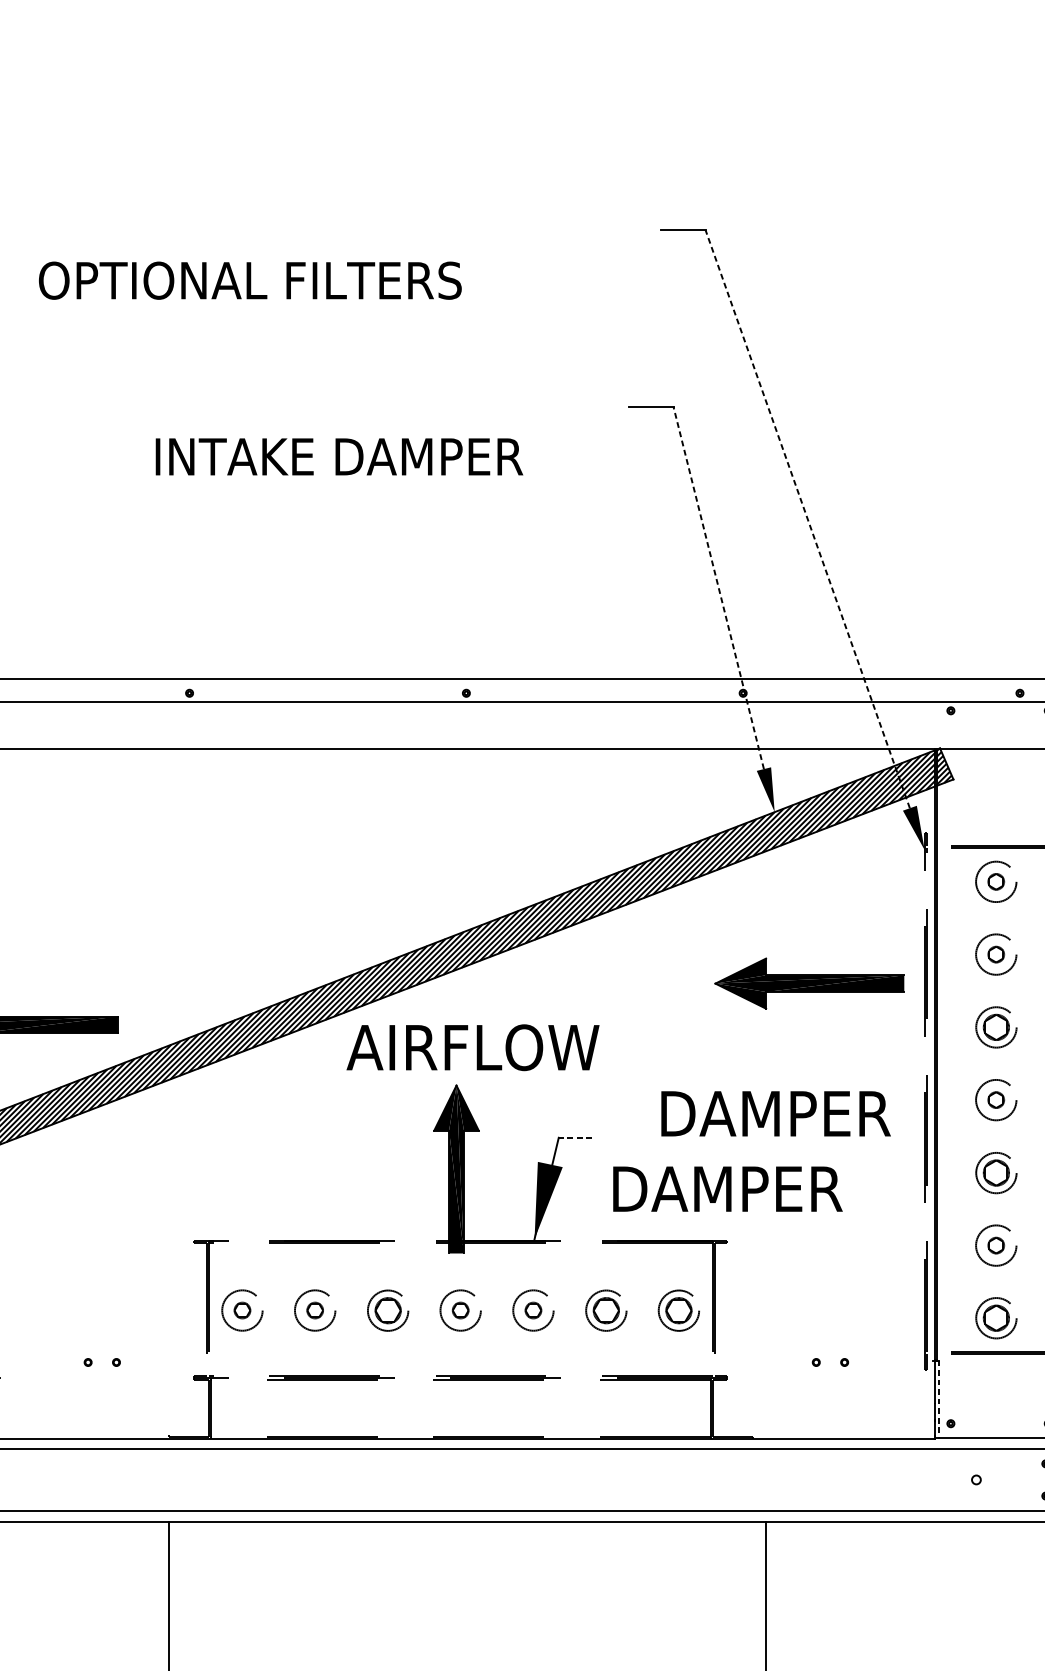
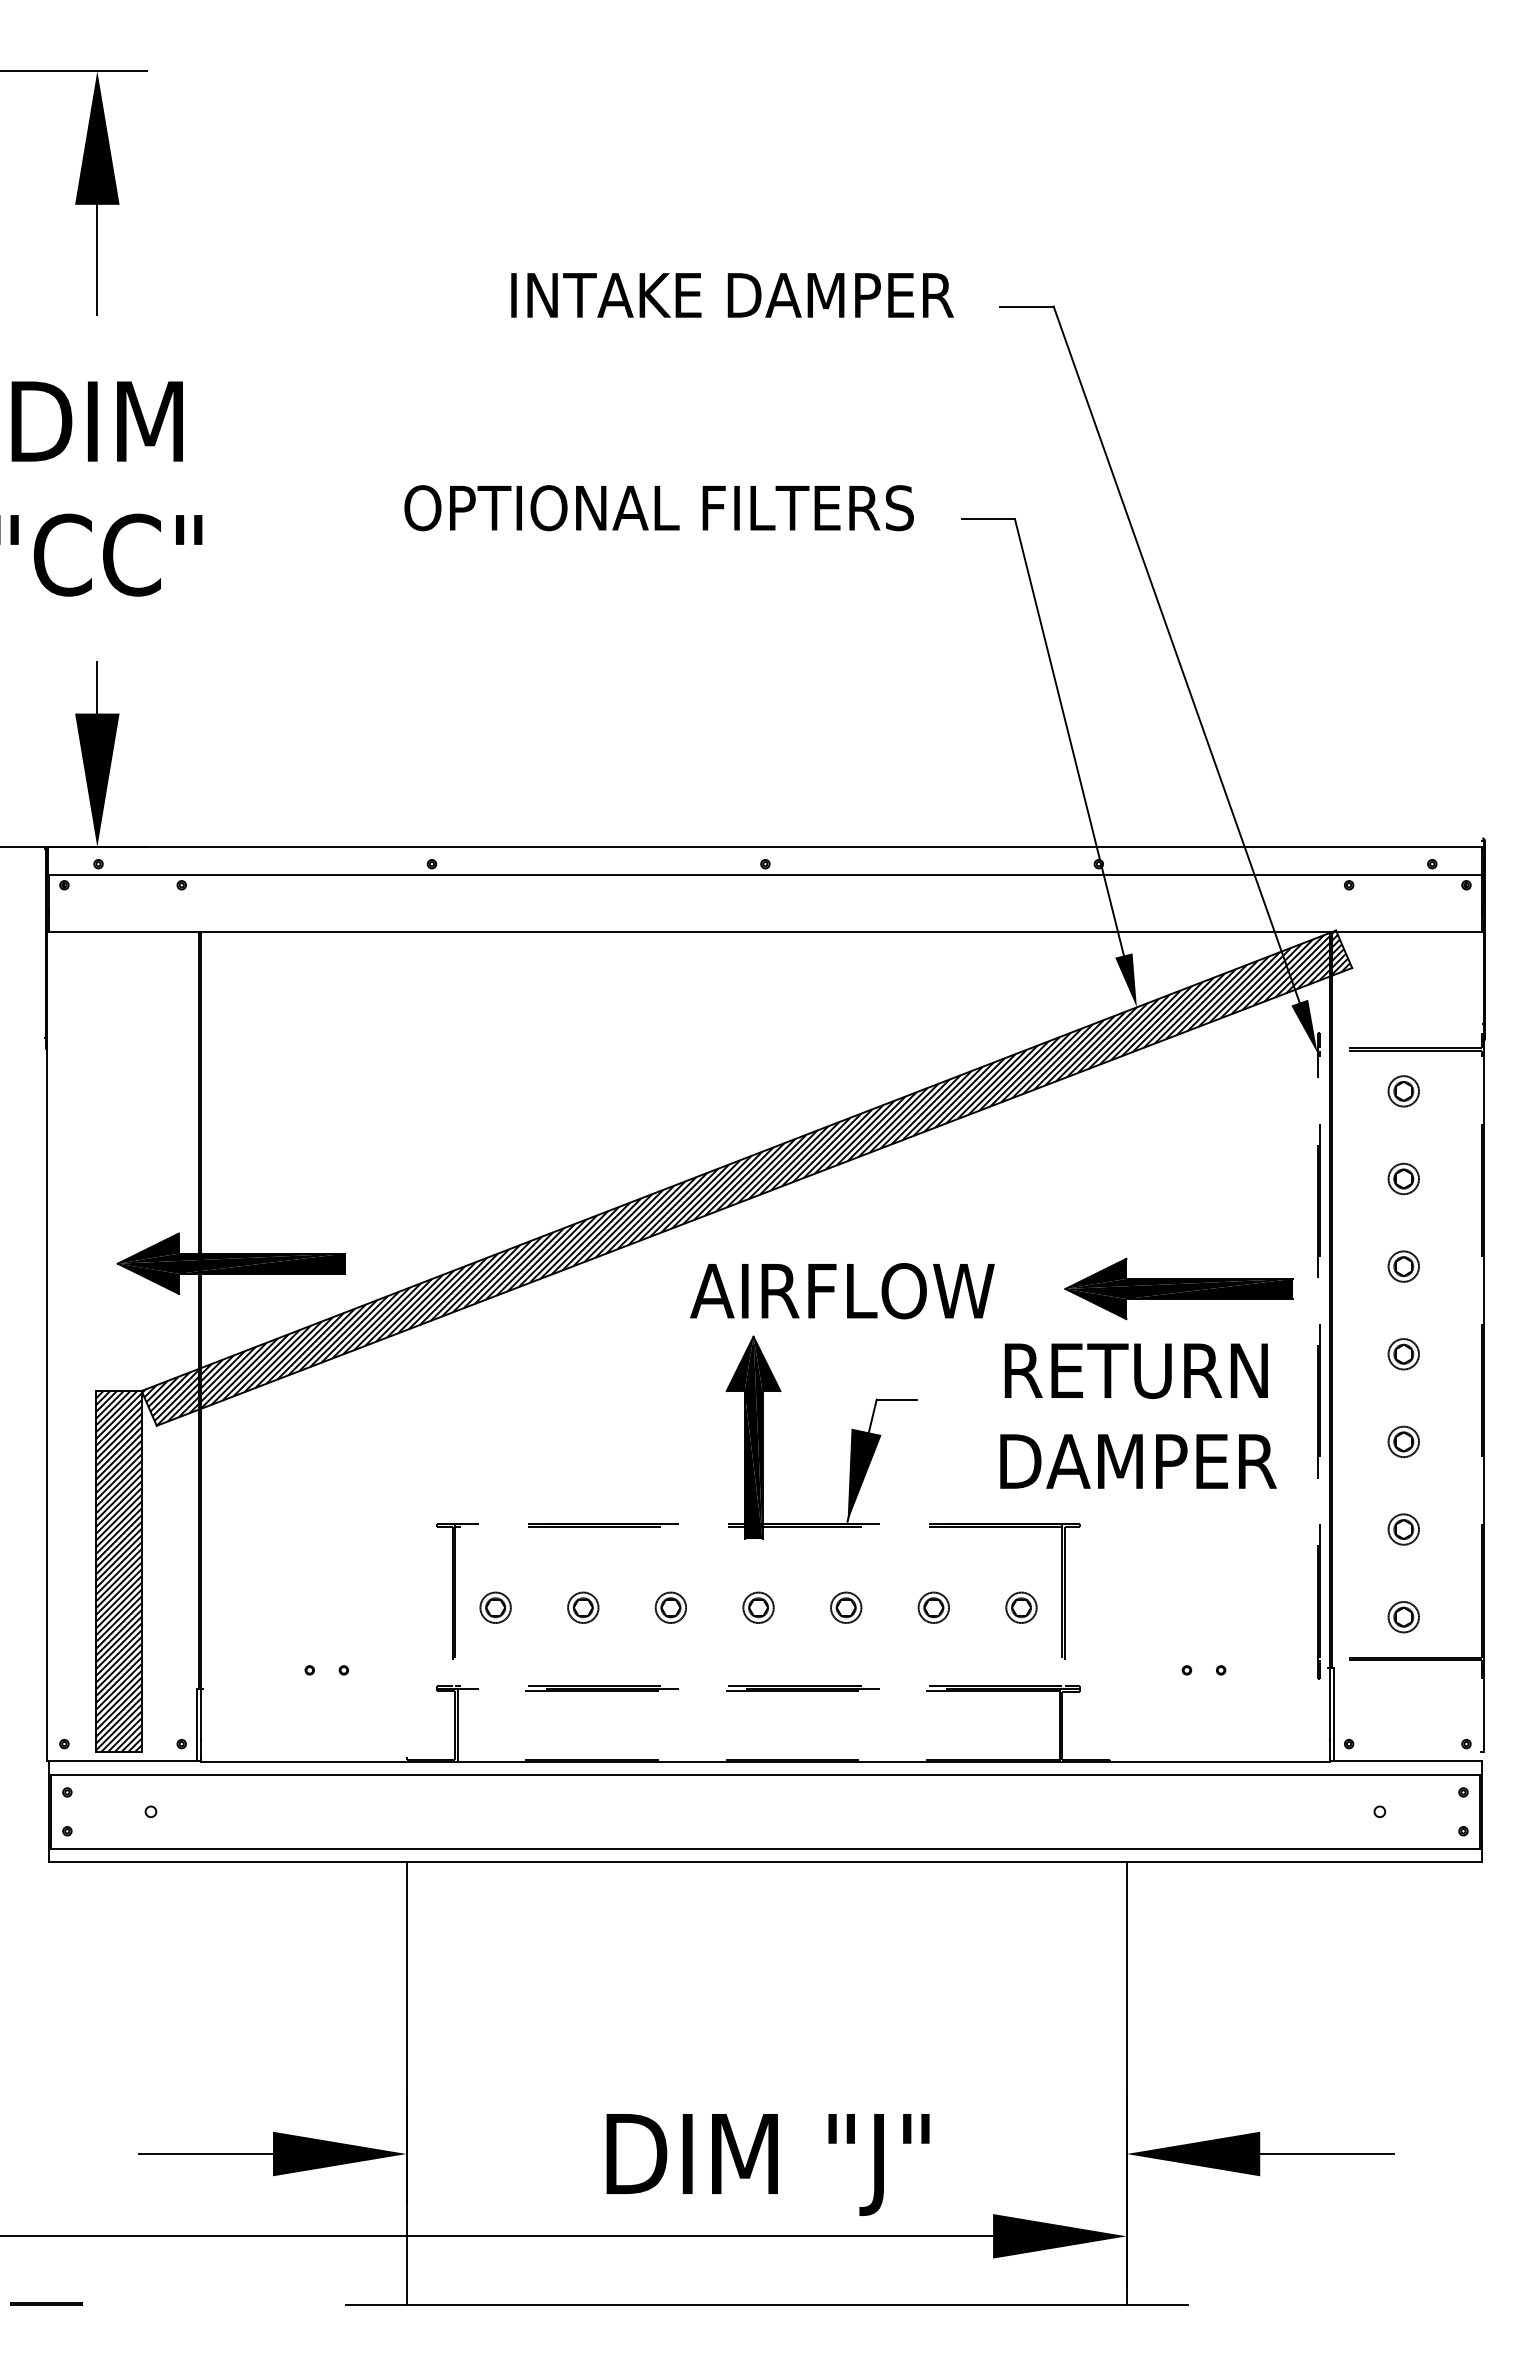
text: (249, 280) -> (658, 508), moved
text: (339, 456) -> (732, 295), moved
line: (807, 519) -> (1176, 654), dashed -> solid
line: (718, 588) -> (1069, 737), dashed -> solid
circle: (996, 881) -> (1403, 1091), size x0.62
circle: (996, 954) -> (1403, 1178), size x0.62
part: (809, 983) -> (1178, 1288), moved
part: (996, 1027) -> (1403, 1266), size x0.62
text: (473, 1048) -> (842, 1291), moved
circle: (996, 1100) -> (1403, 1354), size x0.62
text: (776, 1113) -> (1138, 1370), DAMPER -> RETURN
line: (575, 1137) -> (896, 1399), dashed -> solid
part: (996, 1172) -> (1403, 1441), size x0.62
text: (727, 1189) -> (1138, 1461), moved
circle: (996, 1245) -> (1403, 1529), size x0.62
circle: (242, 1310) -> (495, 1607), size x0.62
circle: (315, 1310) -> (583, 1607), size x0.62
part: (387, 1310) -> (670, 1607), size x0.62
circle: (460, 1310) -> (758, 1607), size x0.62
circle: (533, 1310) -> (846, 1607), size x0.62
part: (605, 1310) -> (933, 1607), size x0.62
part: (678, 1310) -> (1021, 1607), size x0.62
part: (996, 1318) -> (1403, 1617), size x0.62
line: (938, 1399) -> (1334, 1715), dashed -> solid

